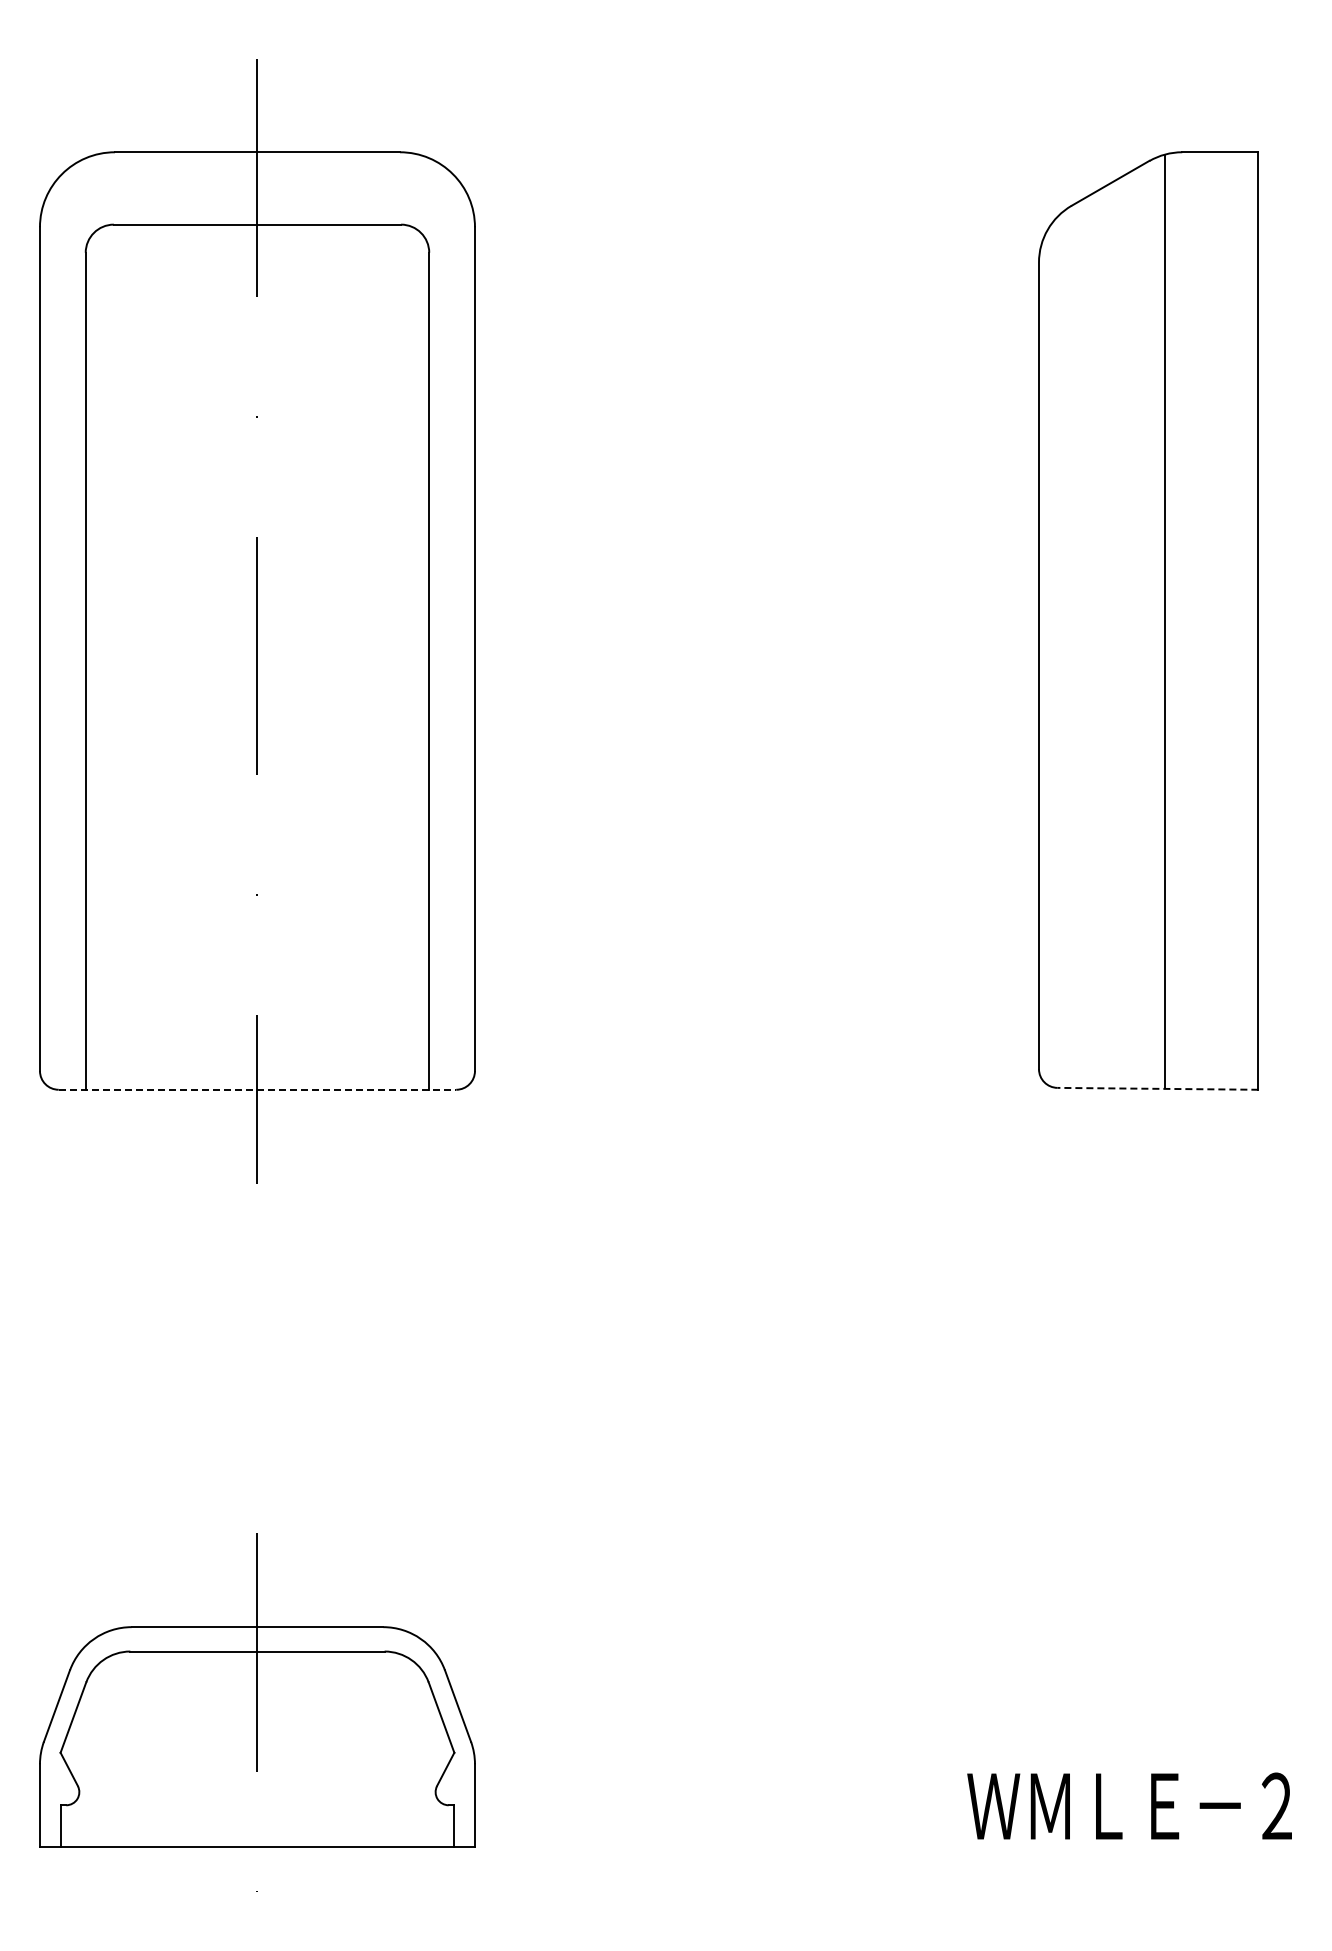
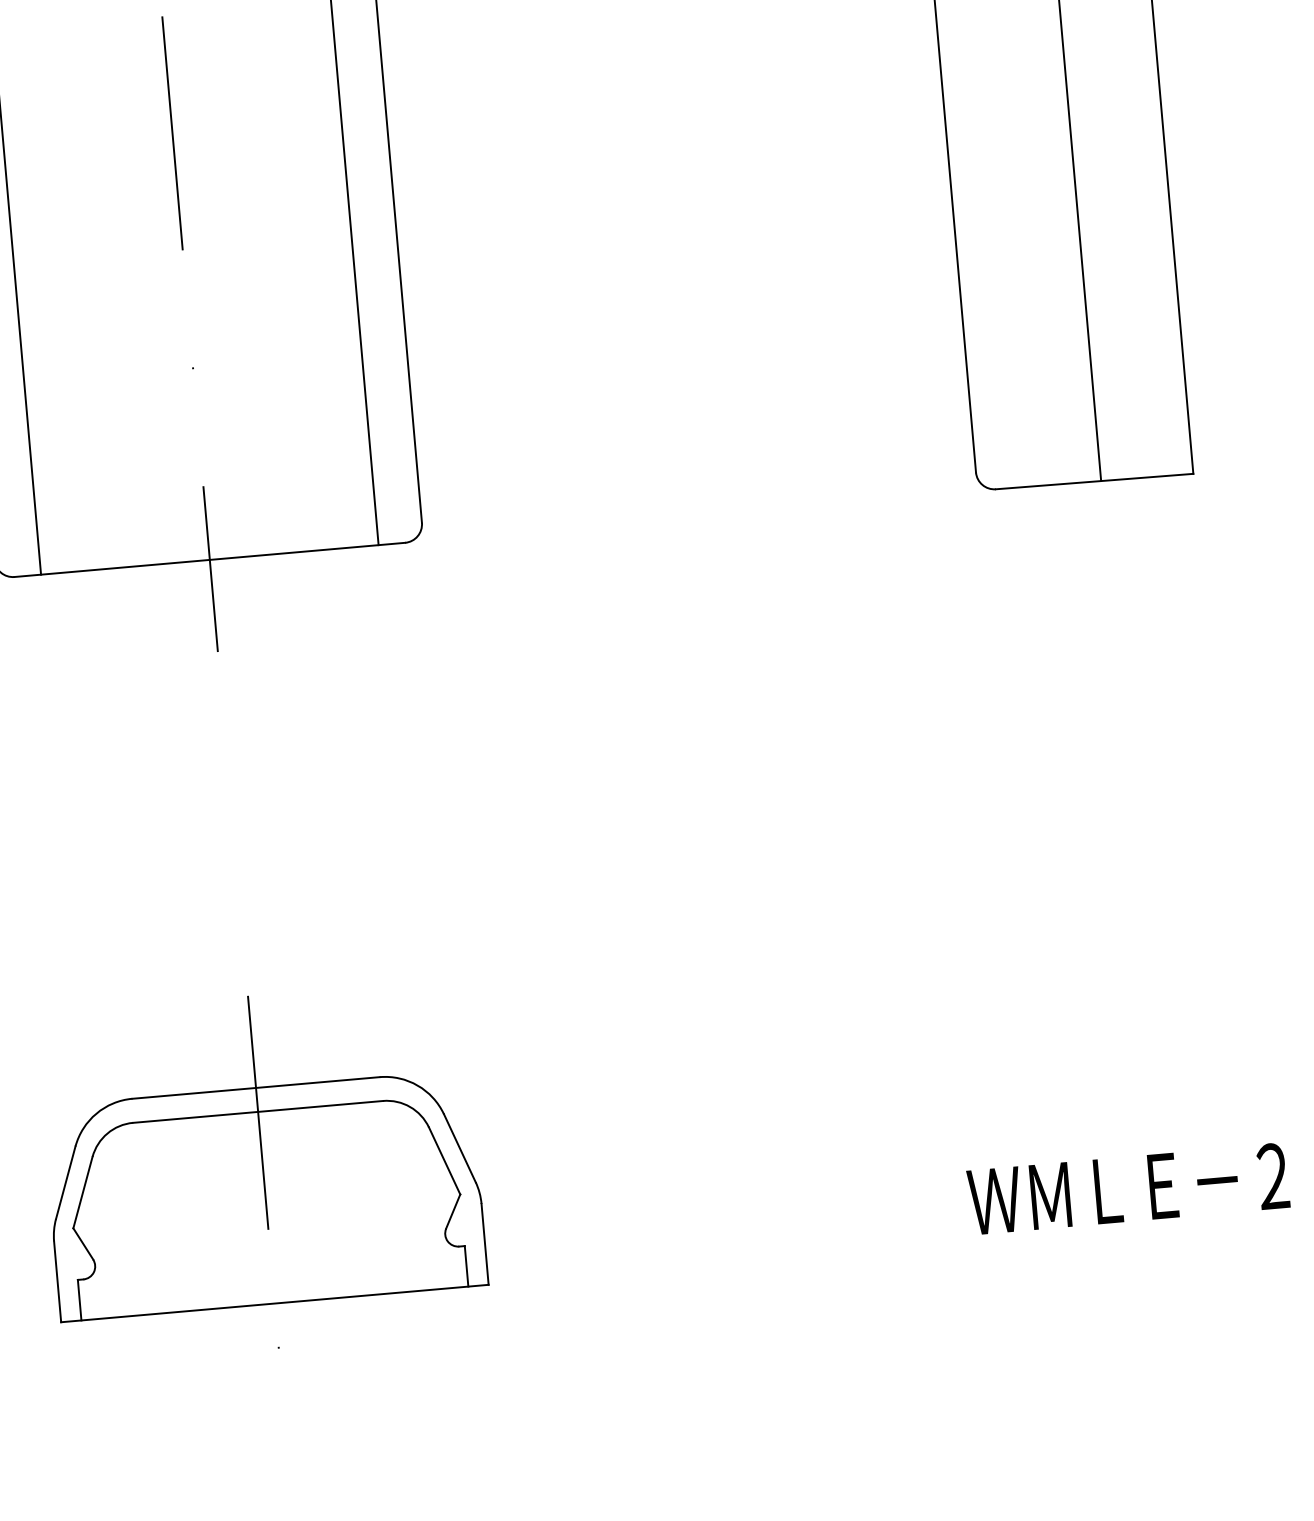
line: (1157, 1088) -> (1094, 481), dashed -> solid
line: (257, 1089) -> (209, 559), dashed -> solid

